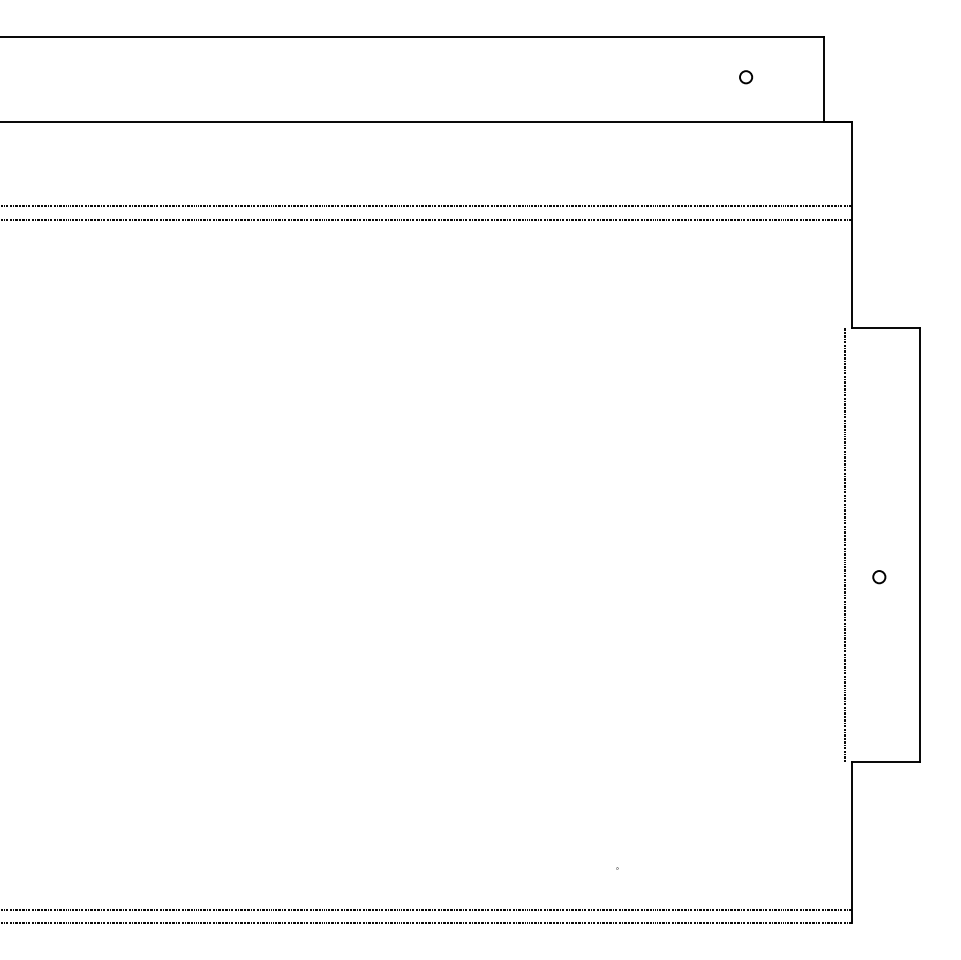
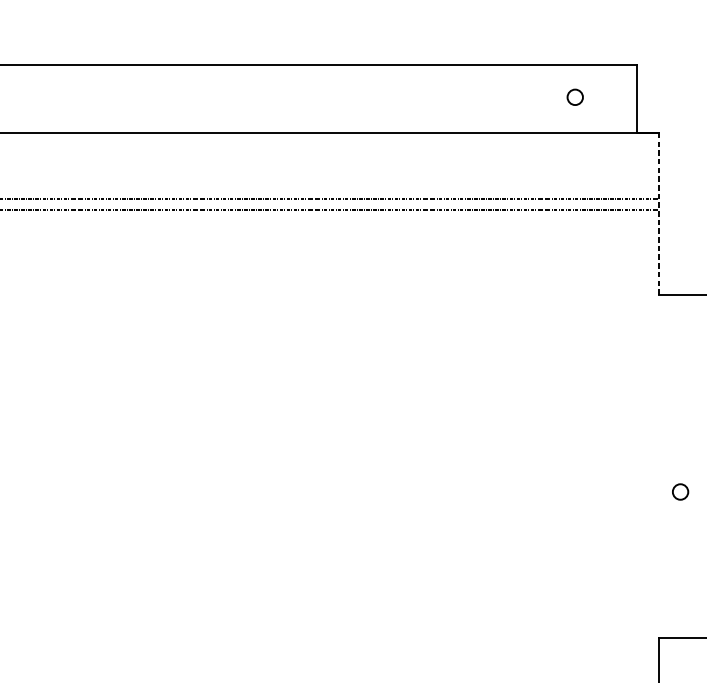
part: (746, 77) -> (575, 97), size x1.6
line: (852, 224) -> (659, 213), solid -> dashed
line: (845, 544) -> (653, 466), removed
part: (879, 577) -> (680, 492), size x1.6

